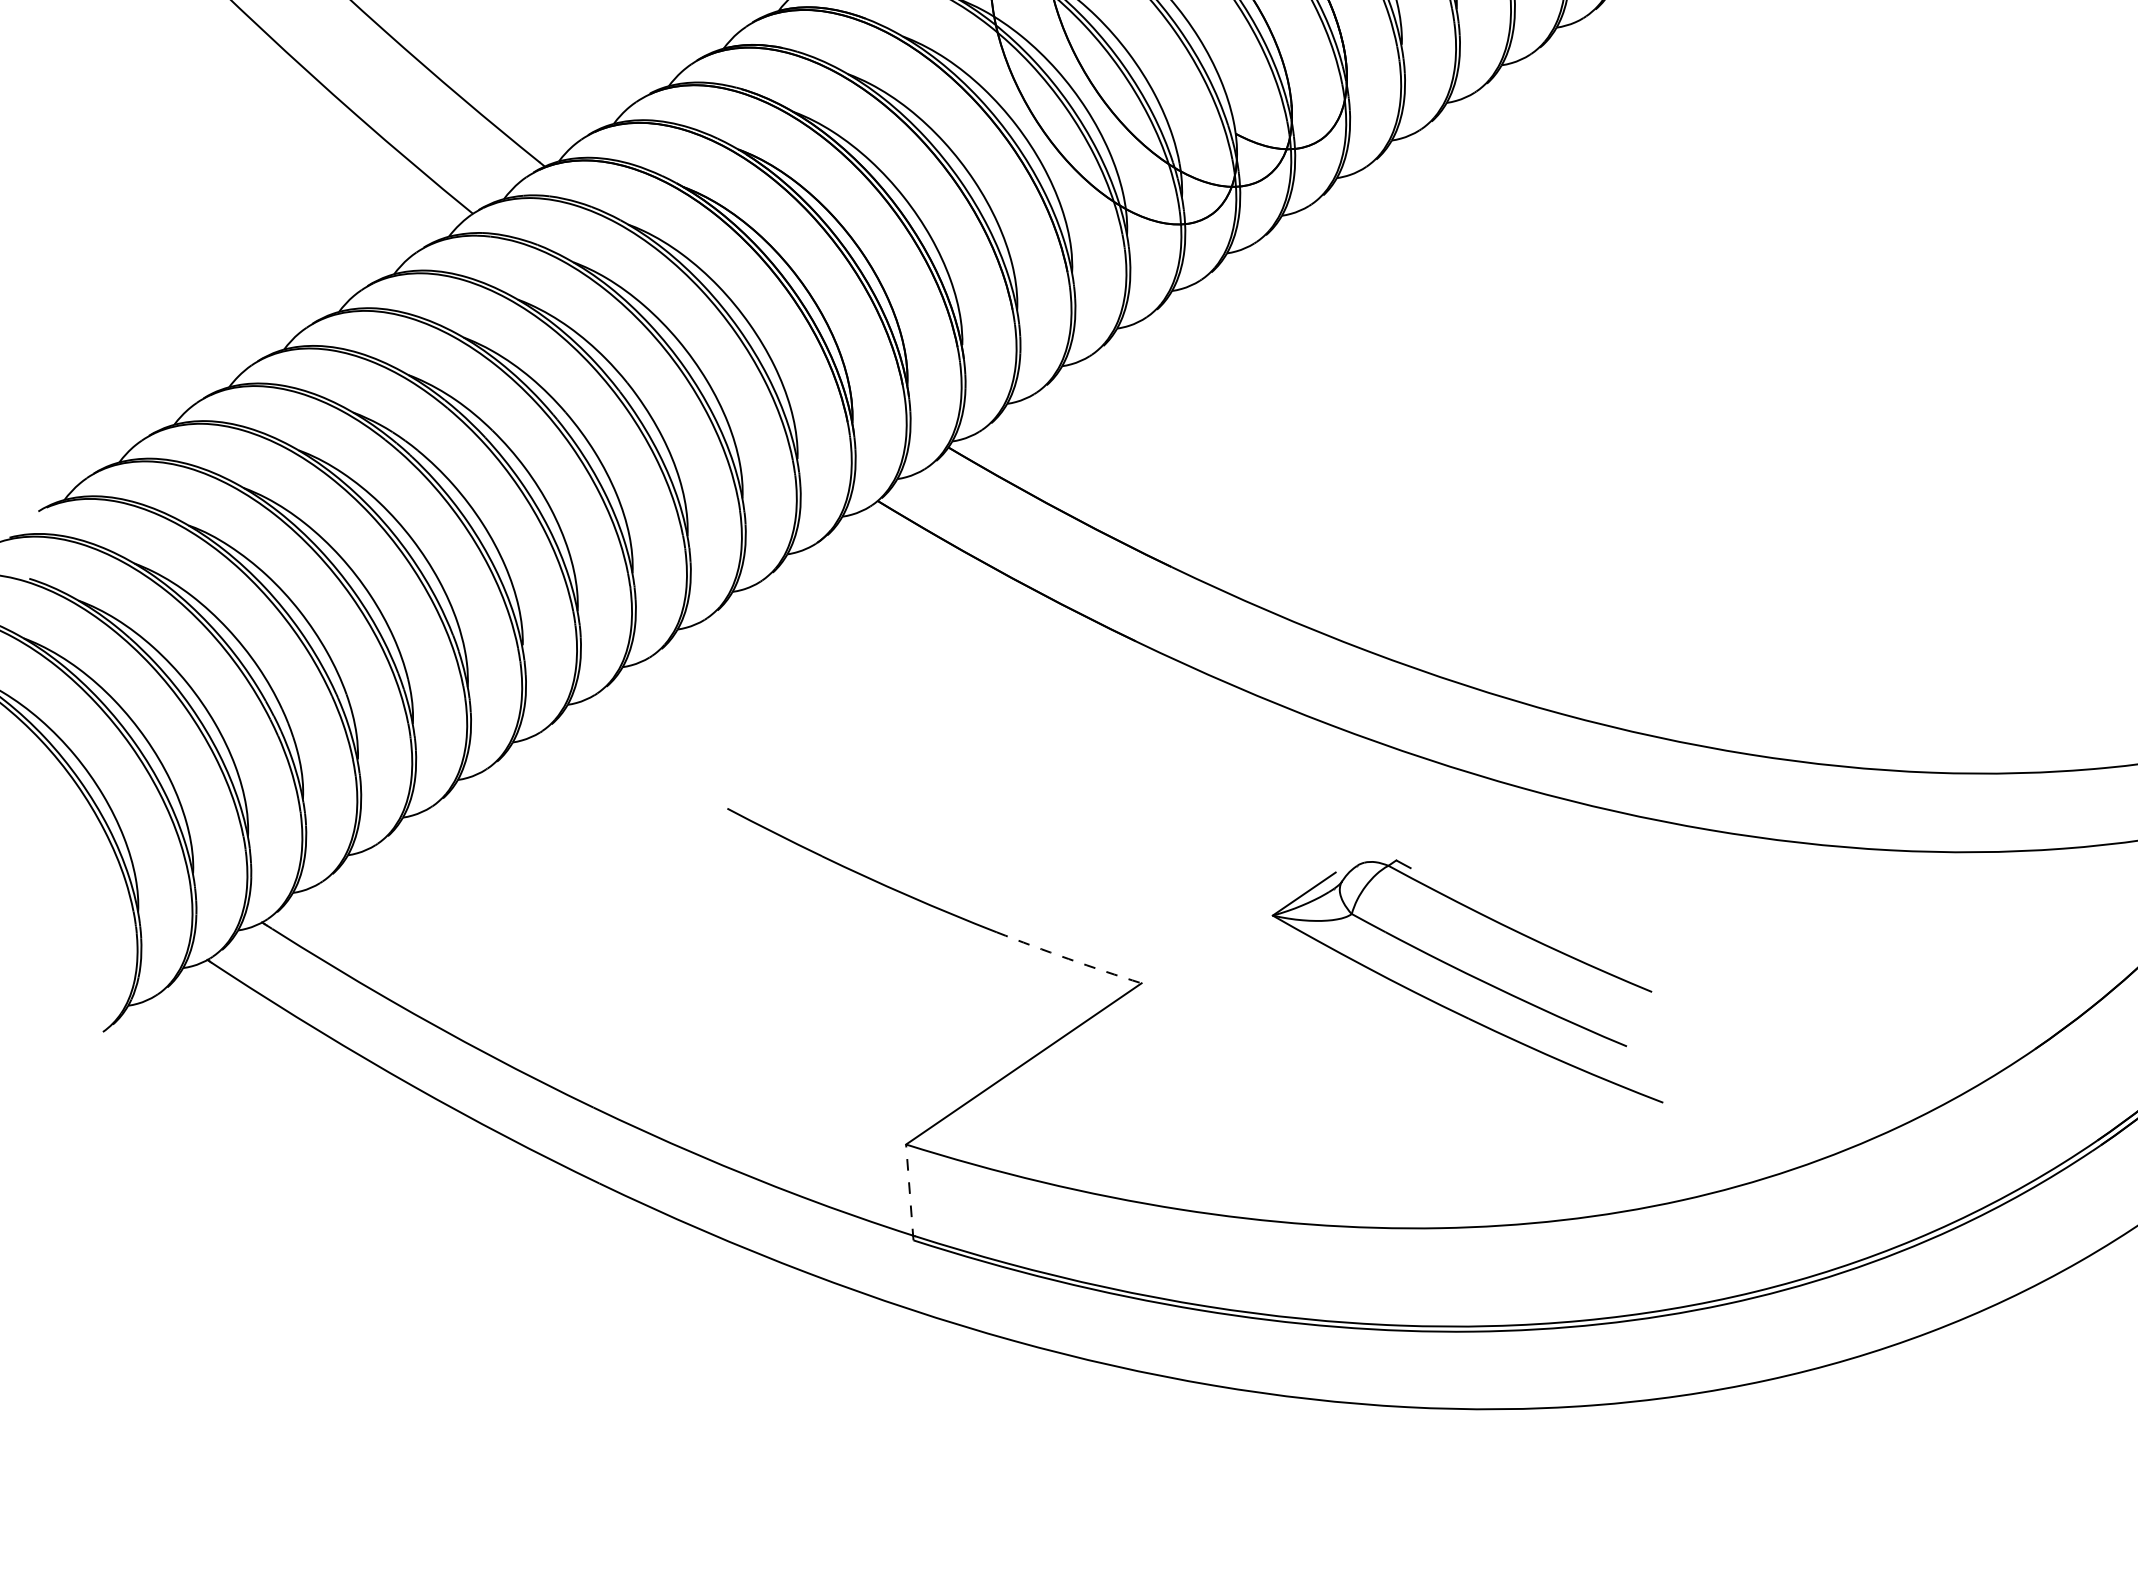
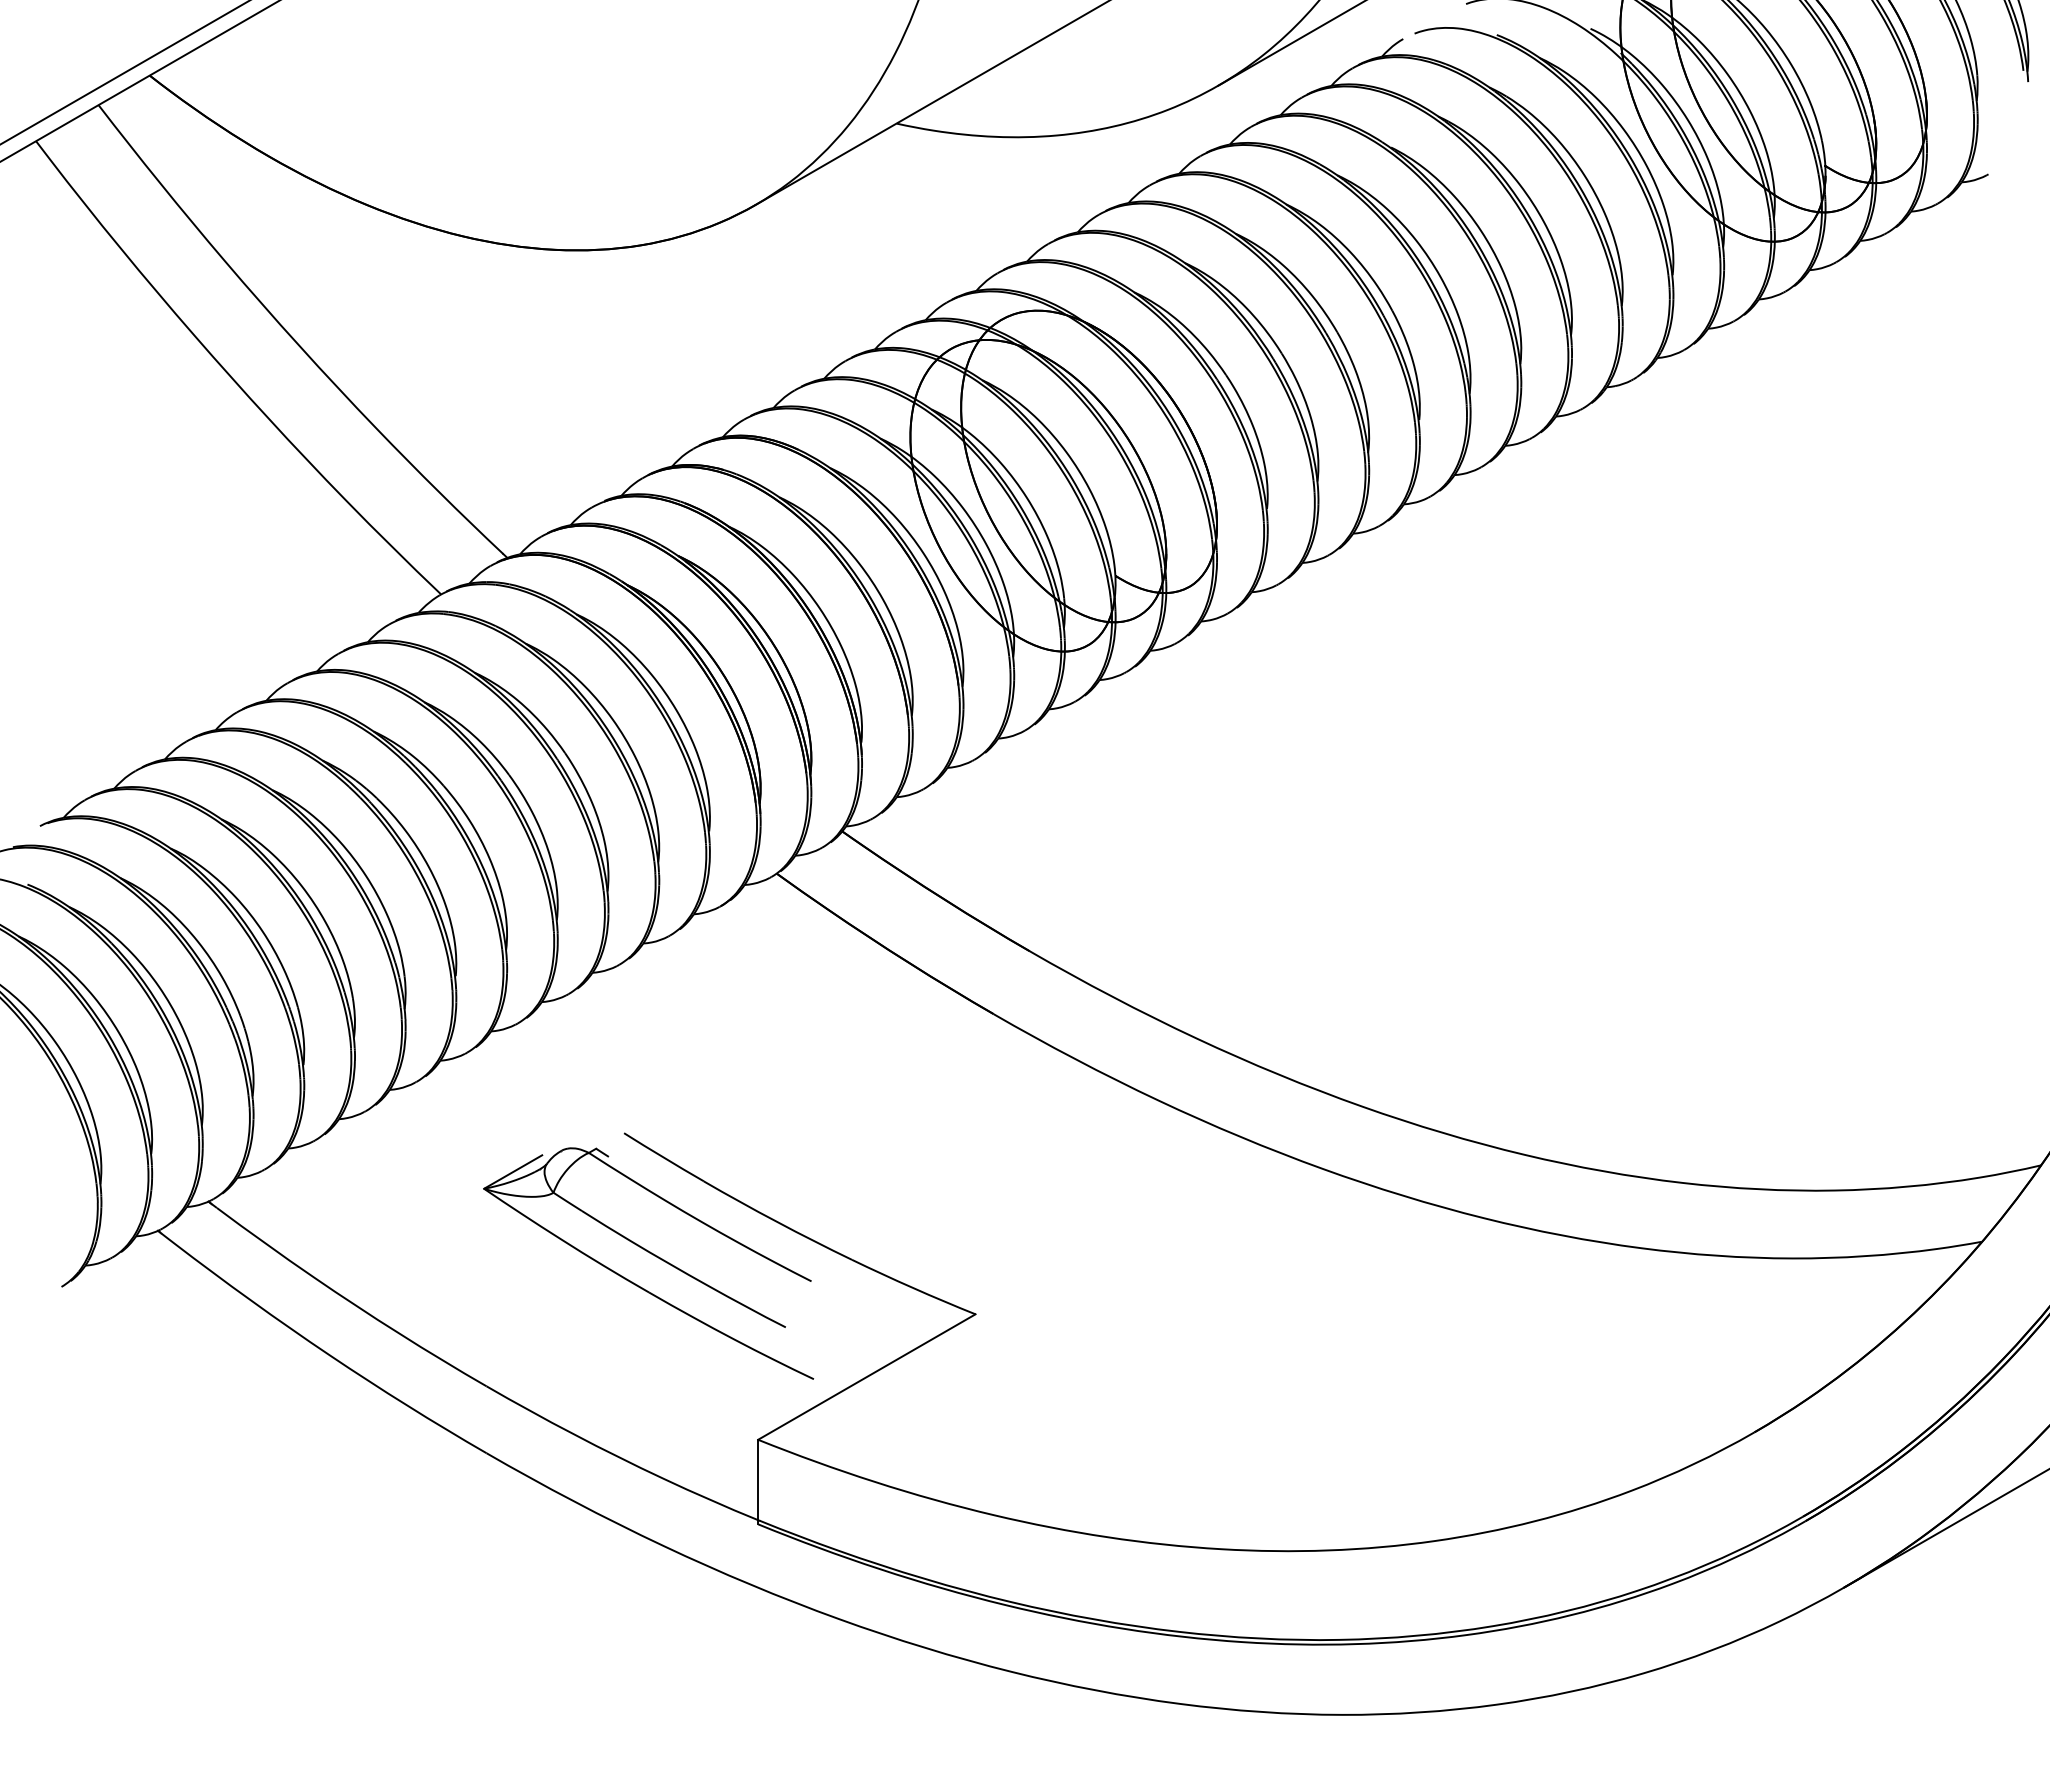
arc: (1069, 959) -> (913, 1288), dashed -> solid
part: (1469, 976) -> (652, 1255), moved
line: (910, 1191) -> (758, 1481), dashed -> solid

